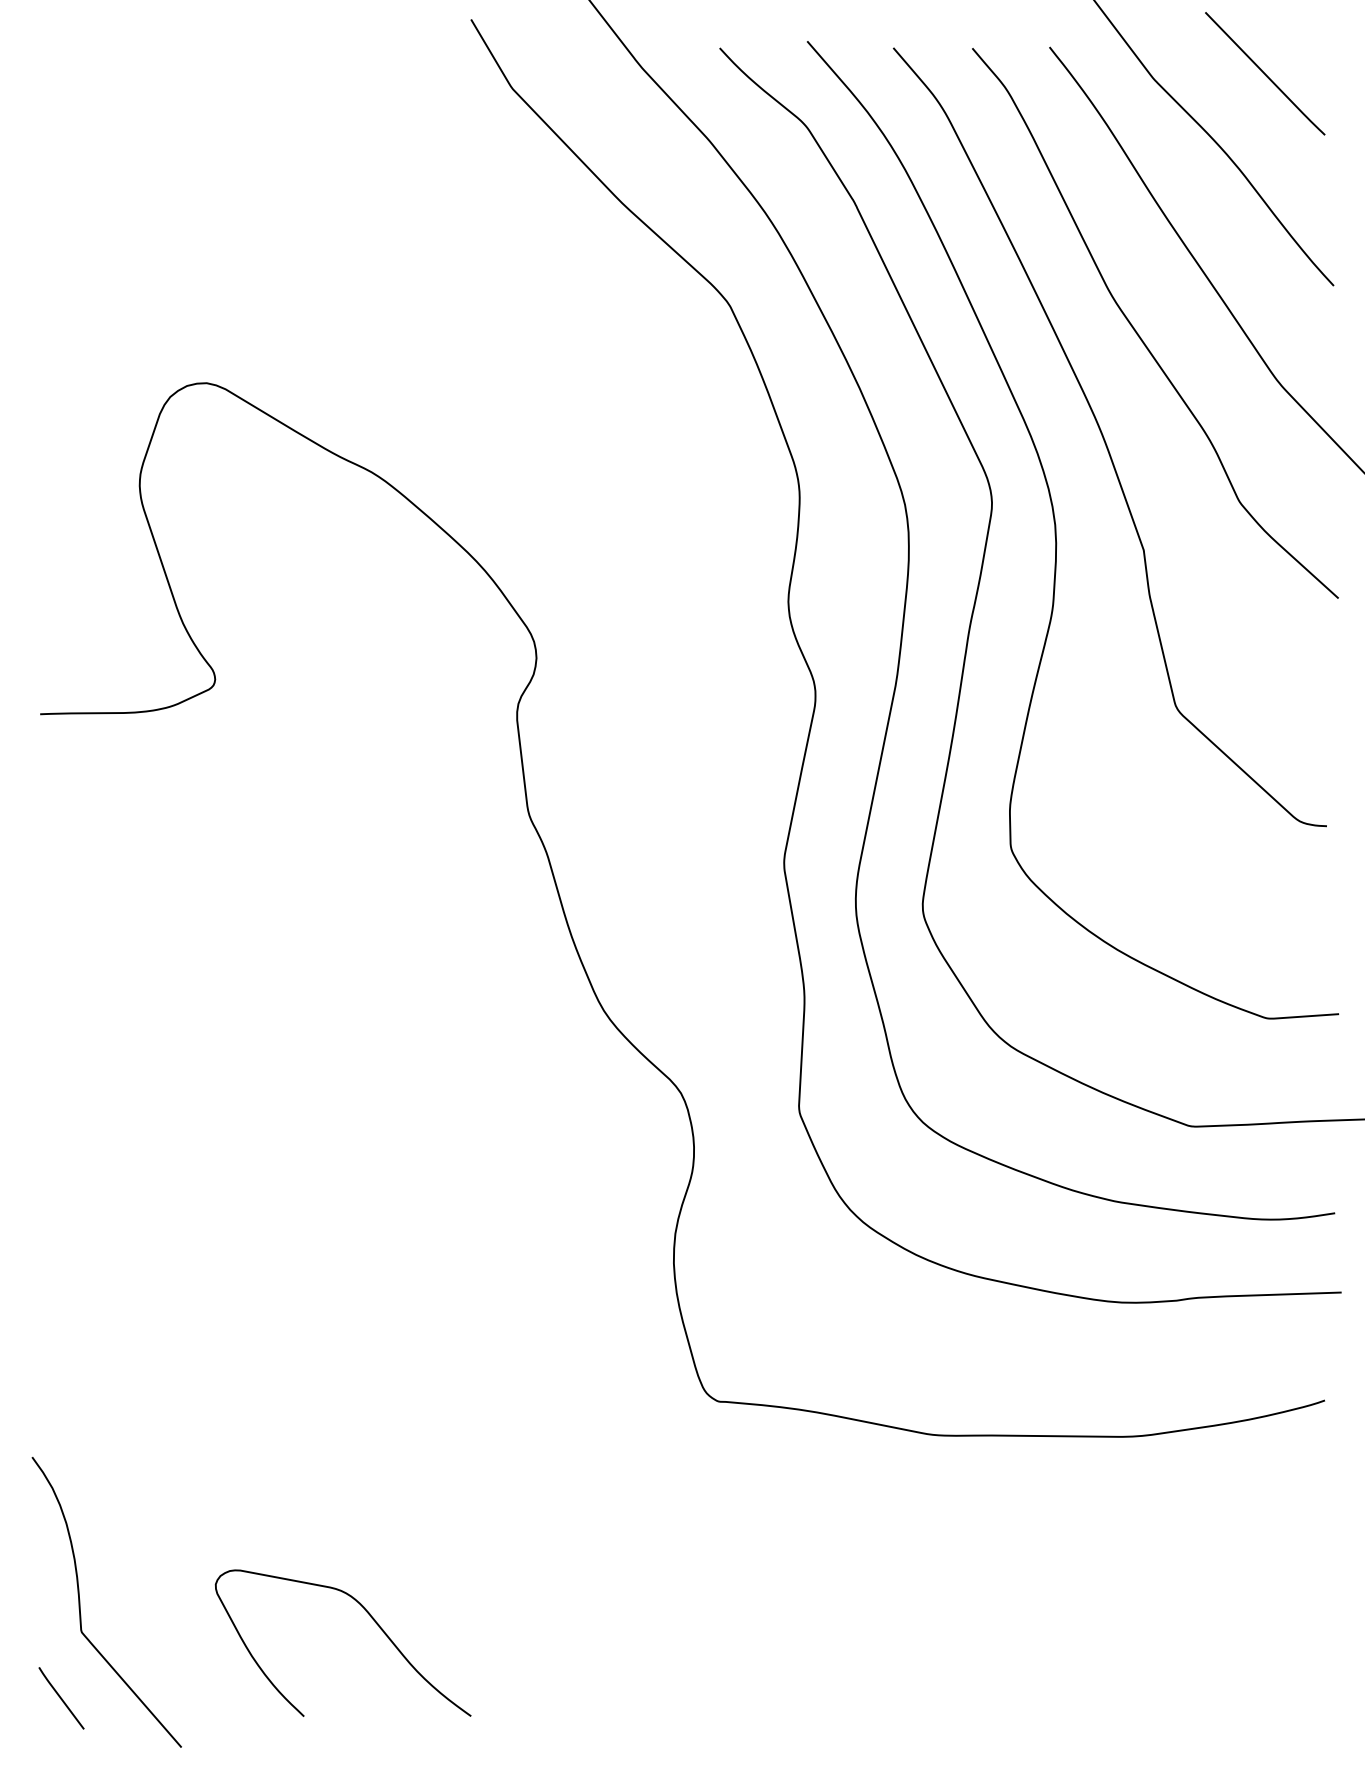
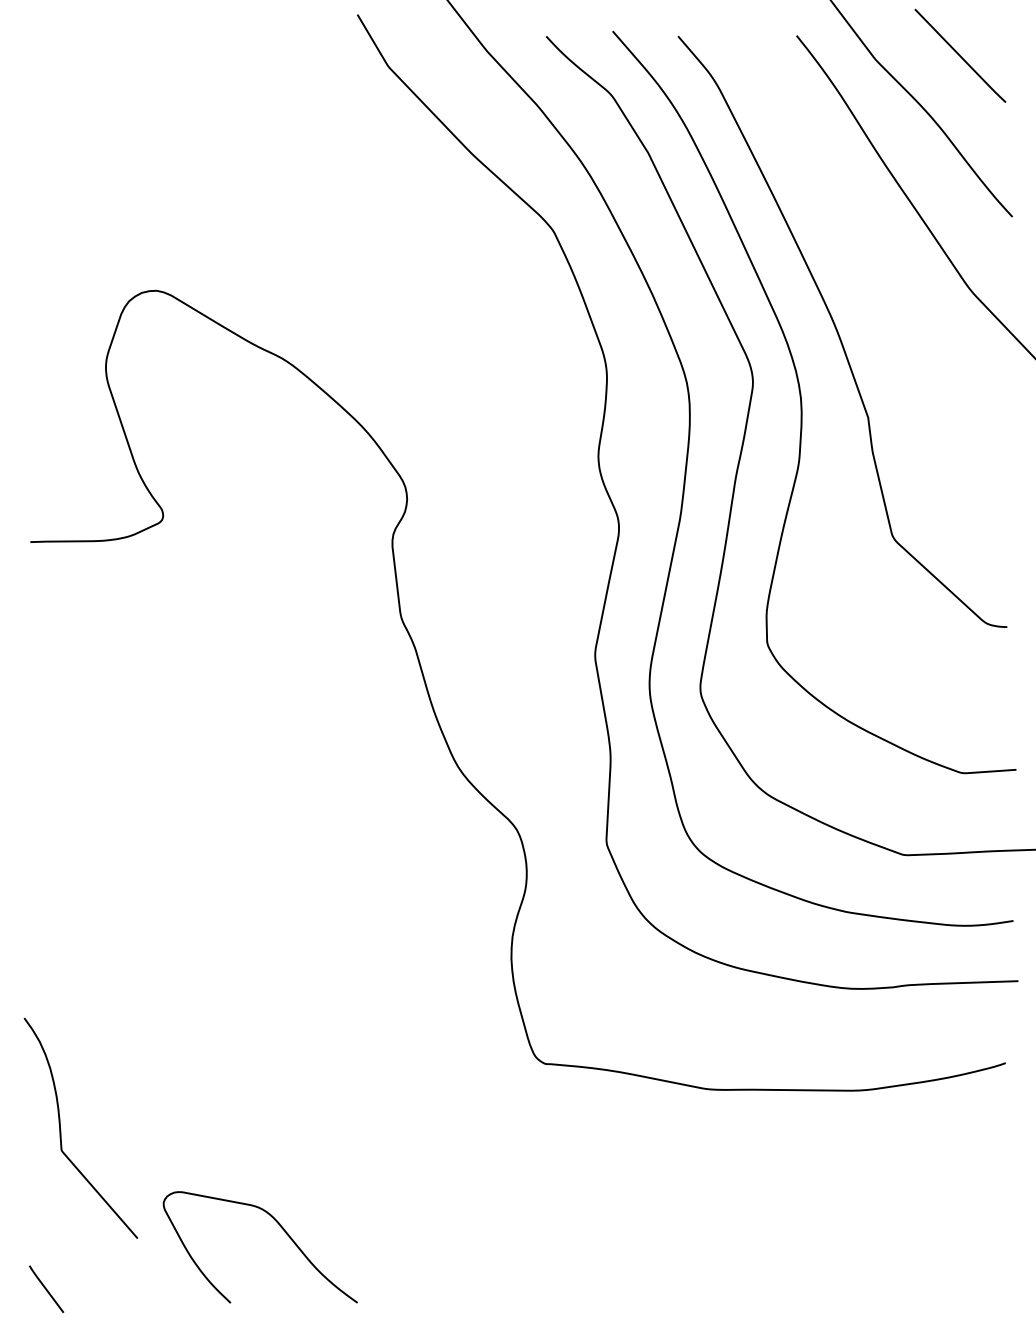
curve: (1138, 333) -> (864, 253), removed
curve: (80, 1602) -> (60, 1128), moved

